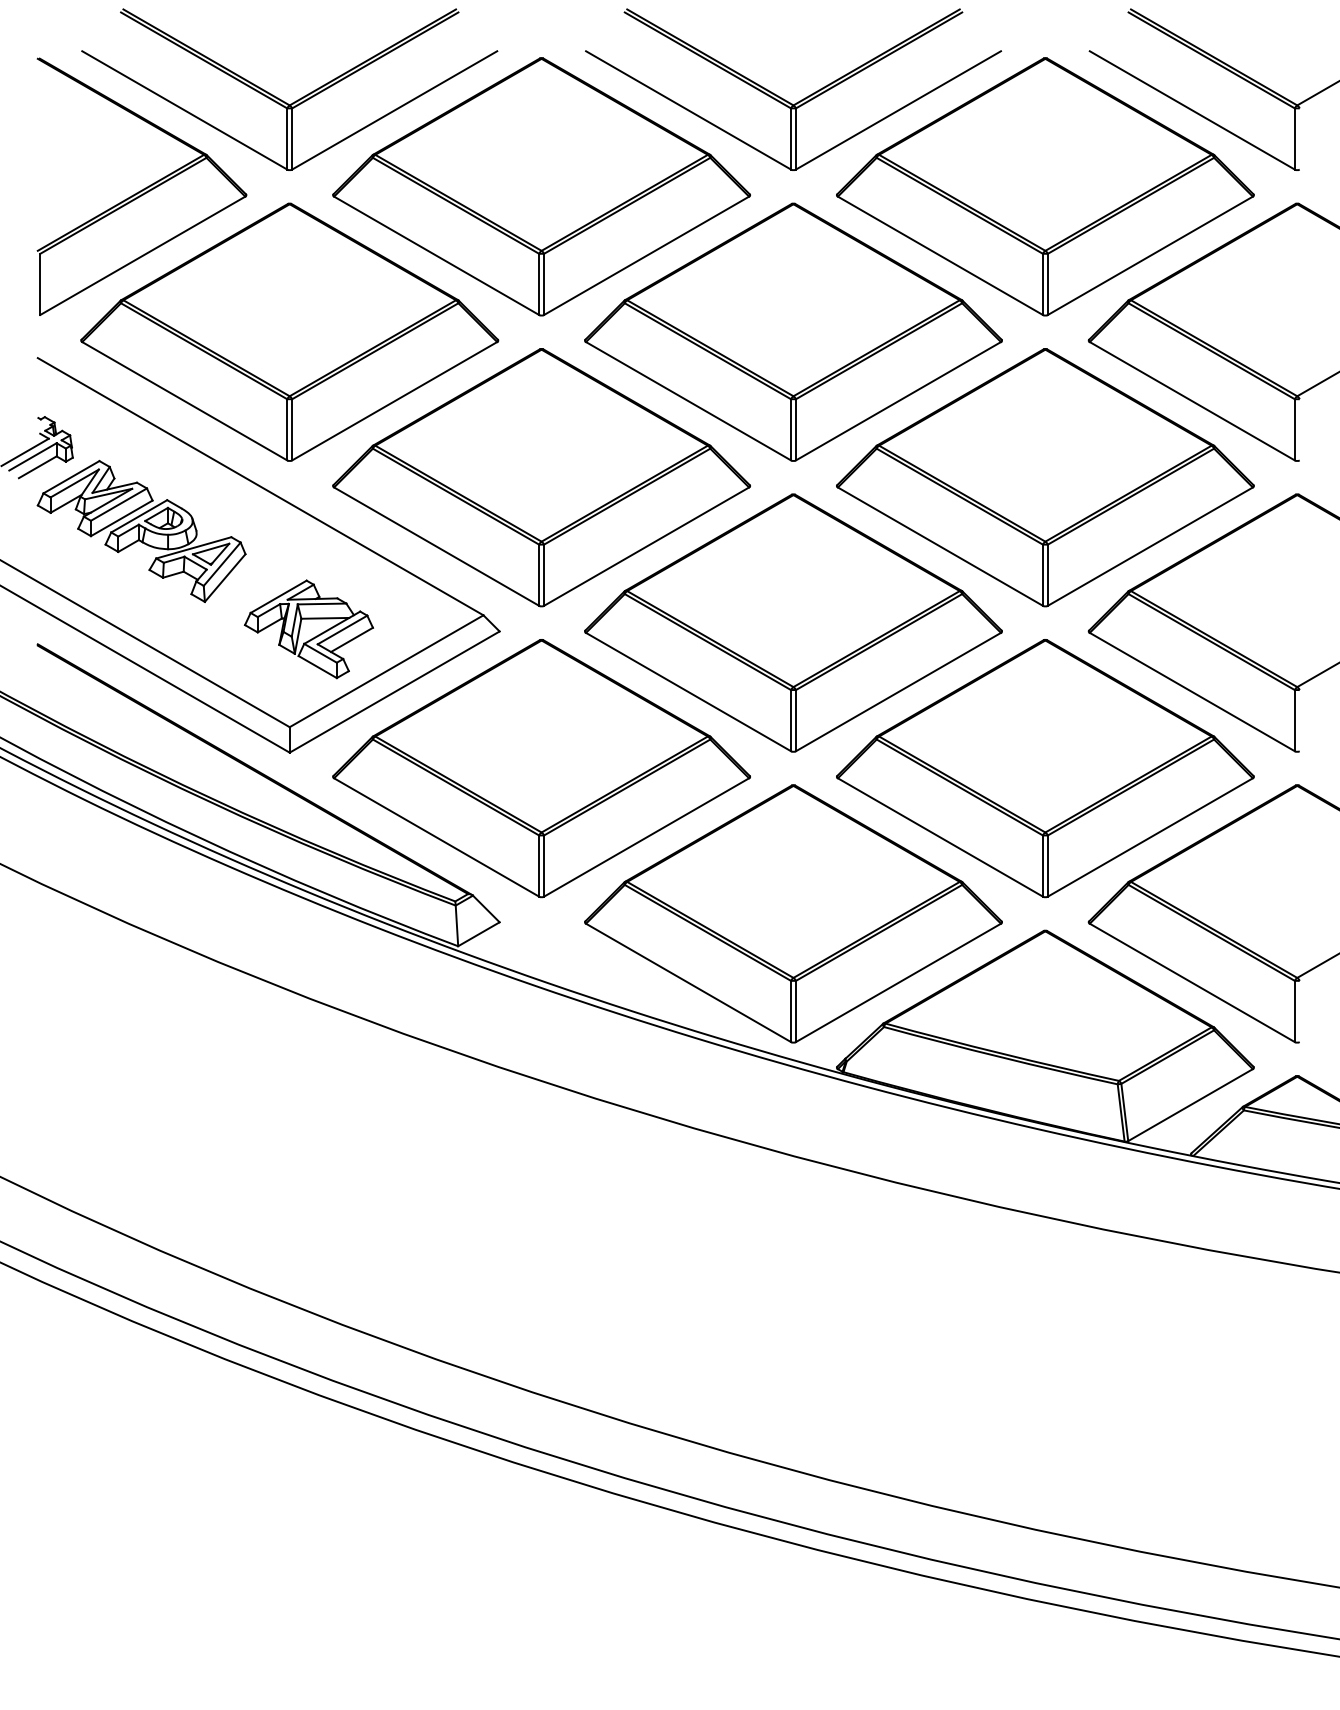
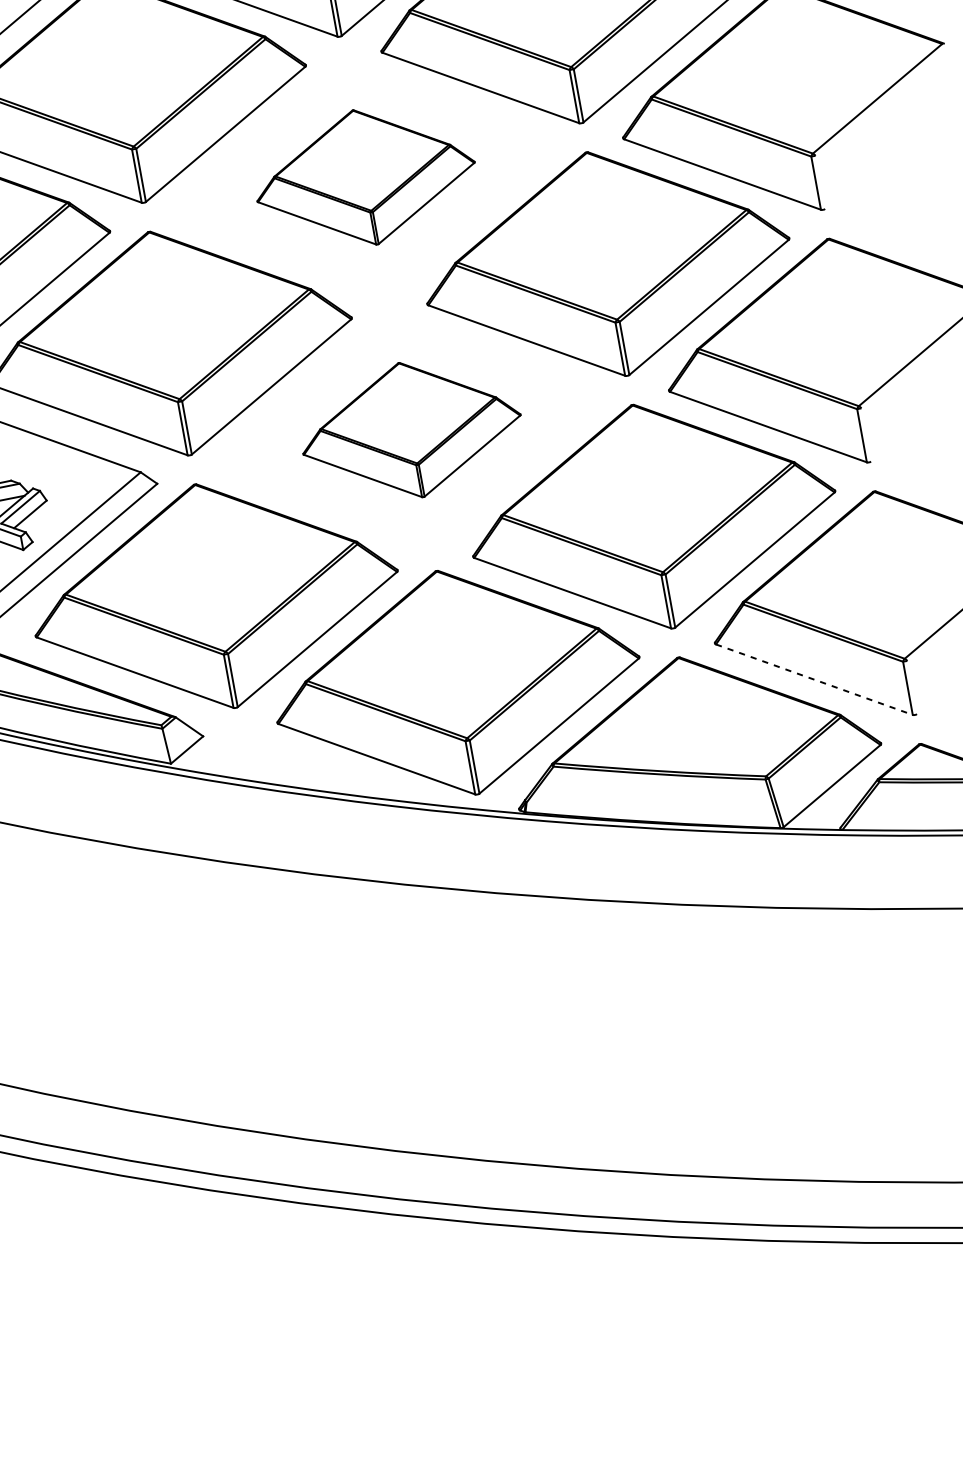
part: (793, 331) -> (365, 176), size x0.6
part: (793, 622) -> (411, 429), size x0.6
line: (1192, 983) -> (814, 680), solid -> dashed

